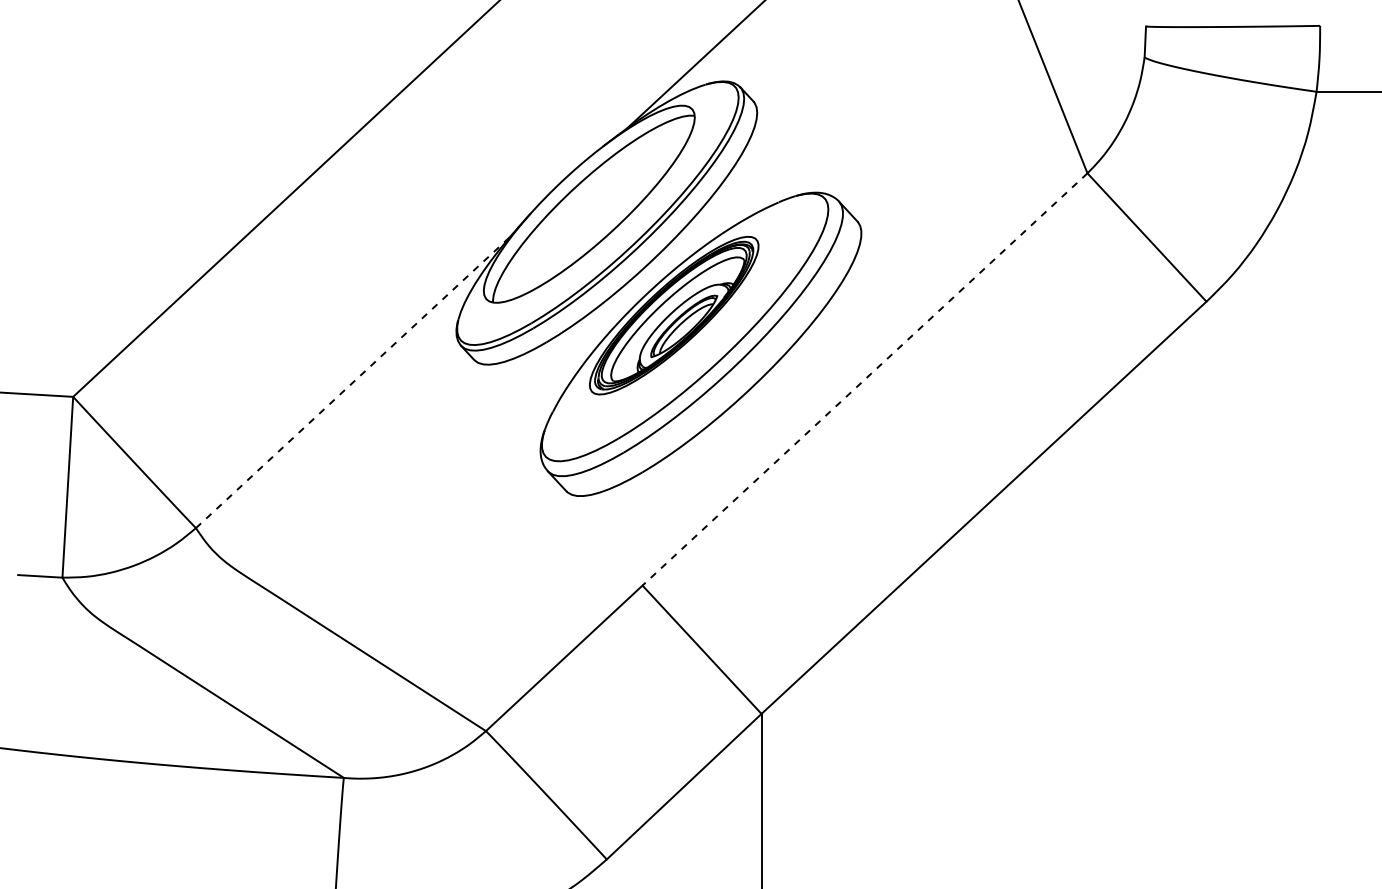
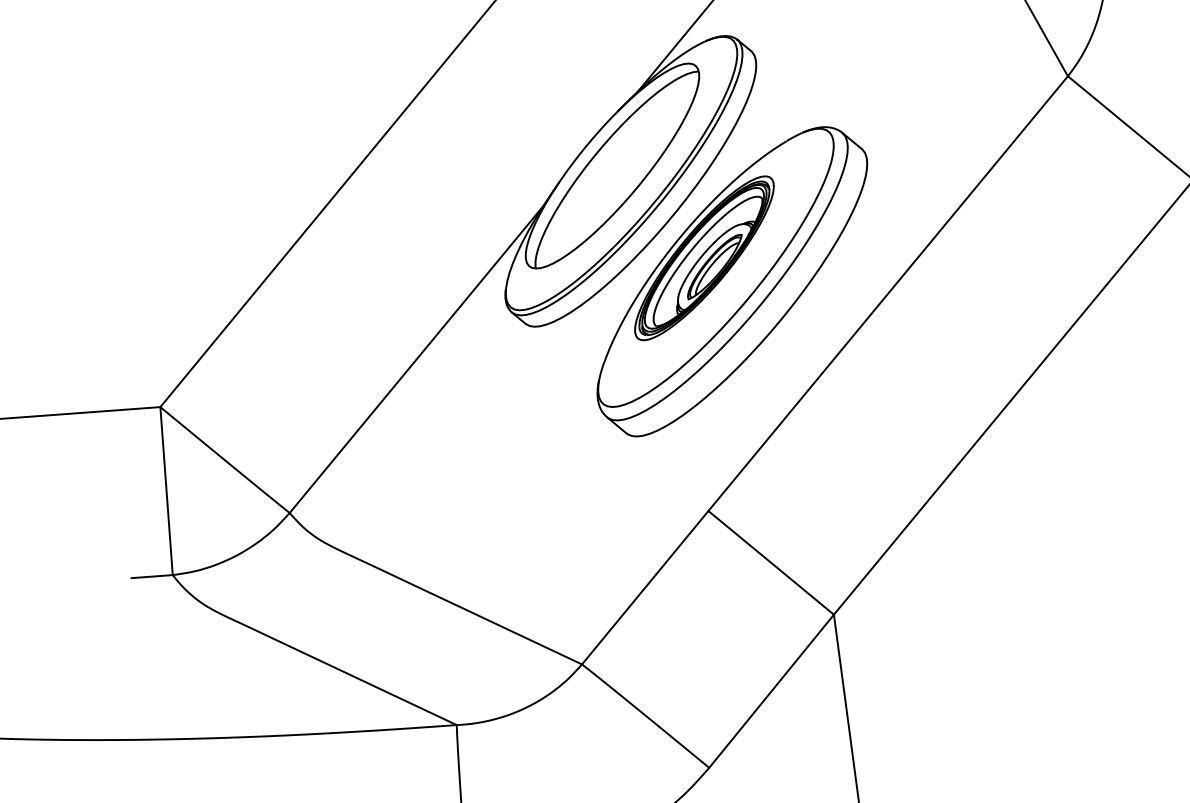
line: (864, 379) -> (887, 293), dashed -> solid
line: (353, 382) -> (417, 359), dashed -> solid

